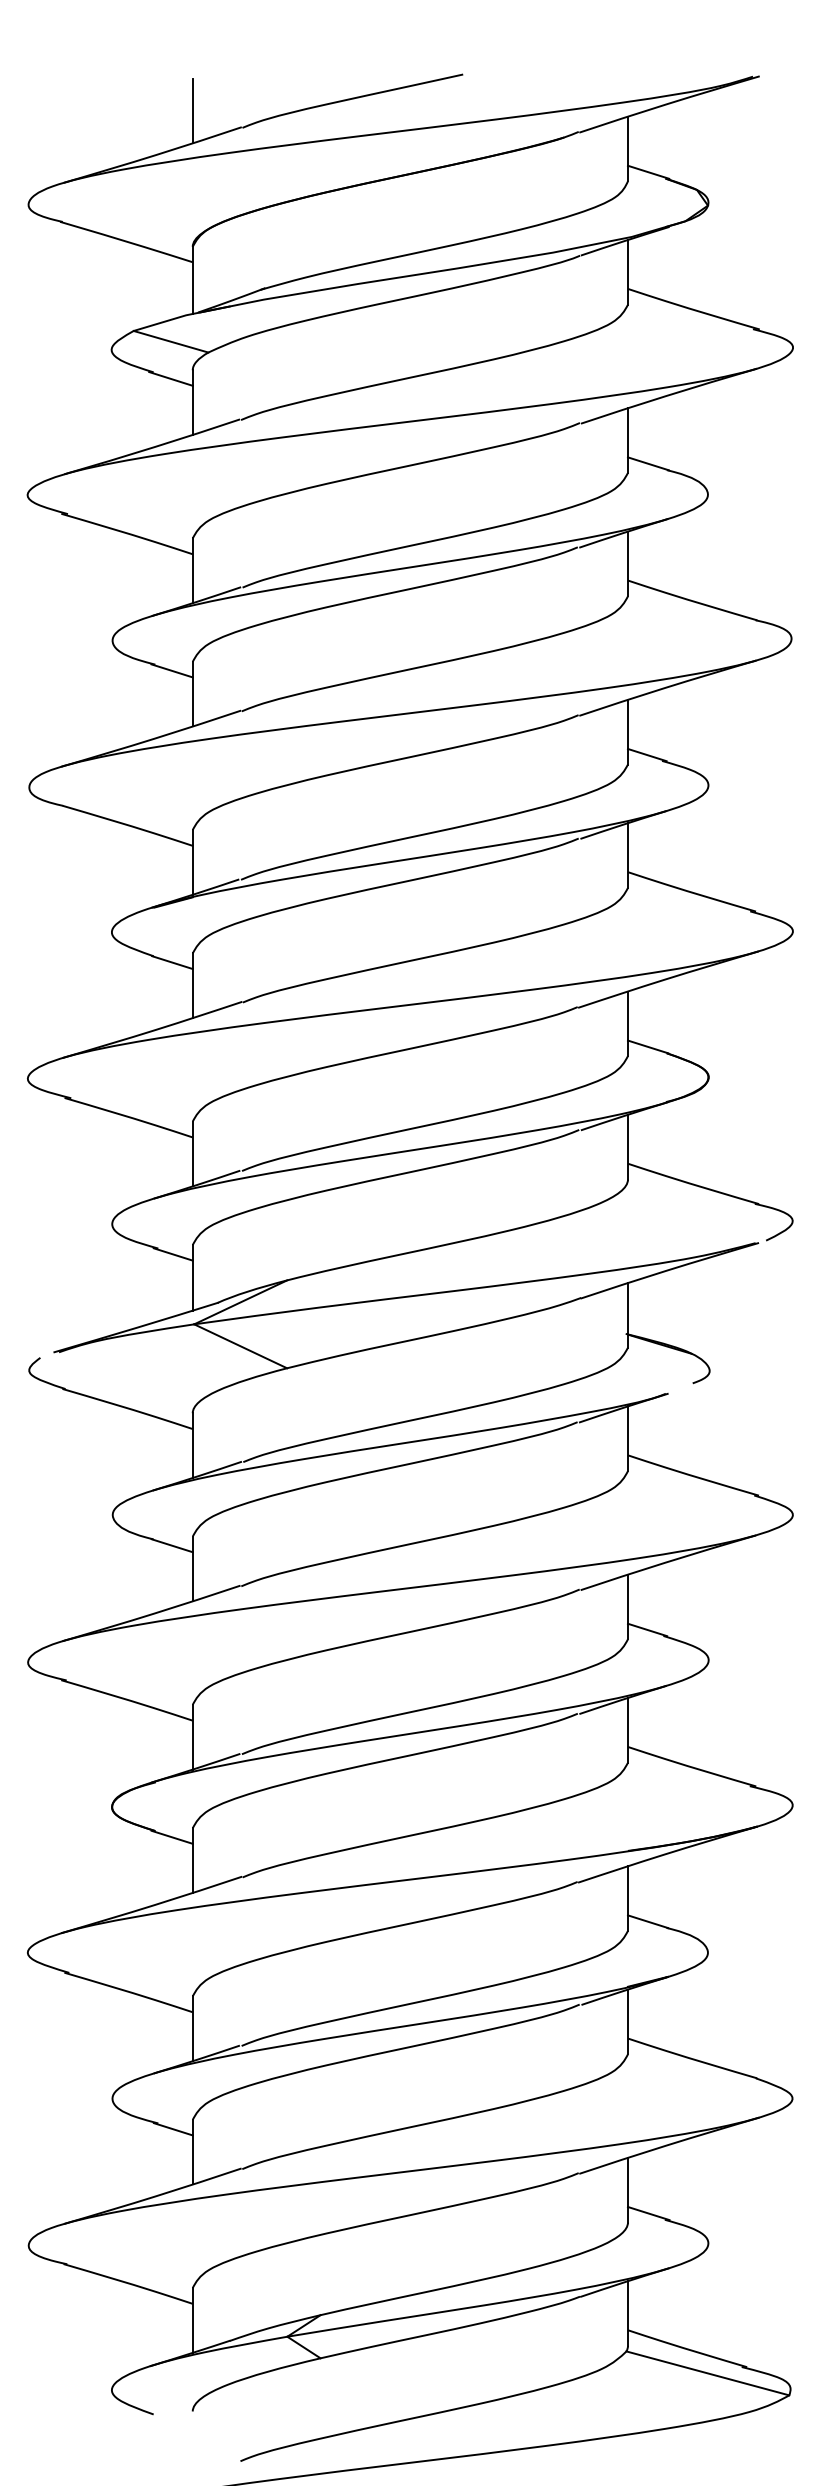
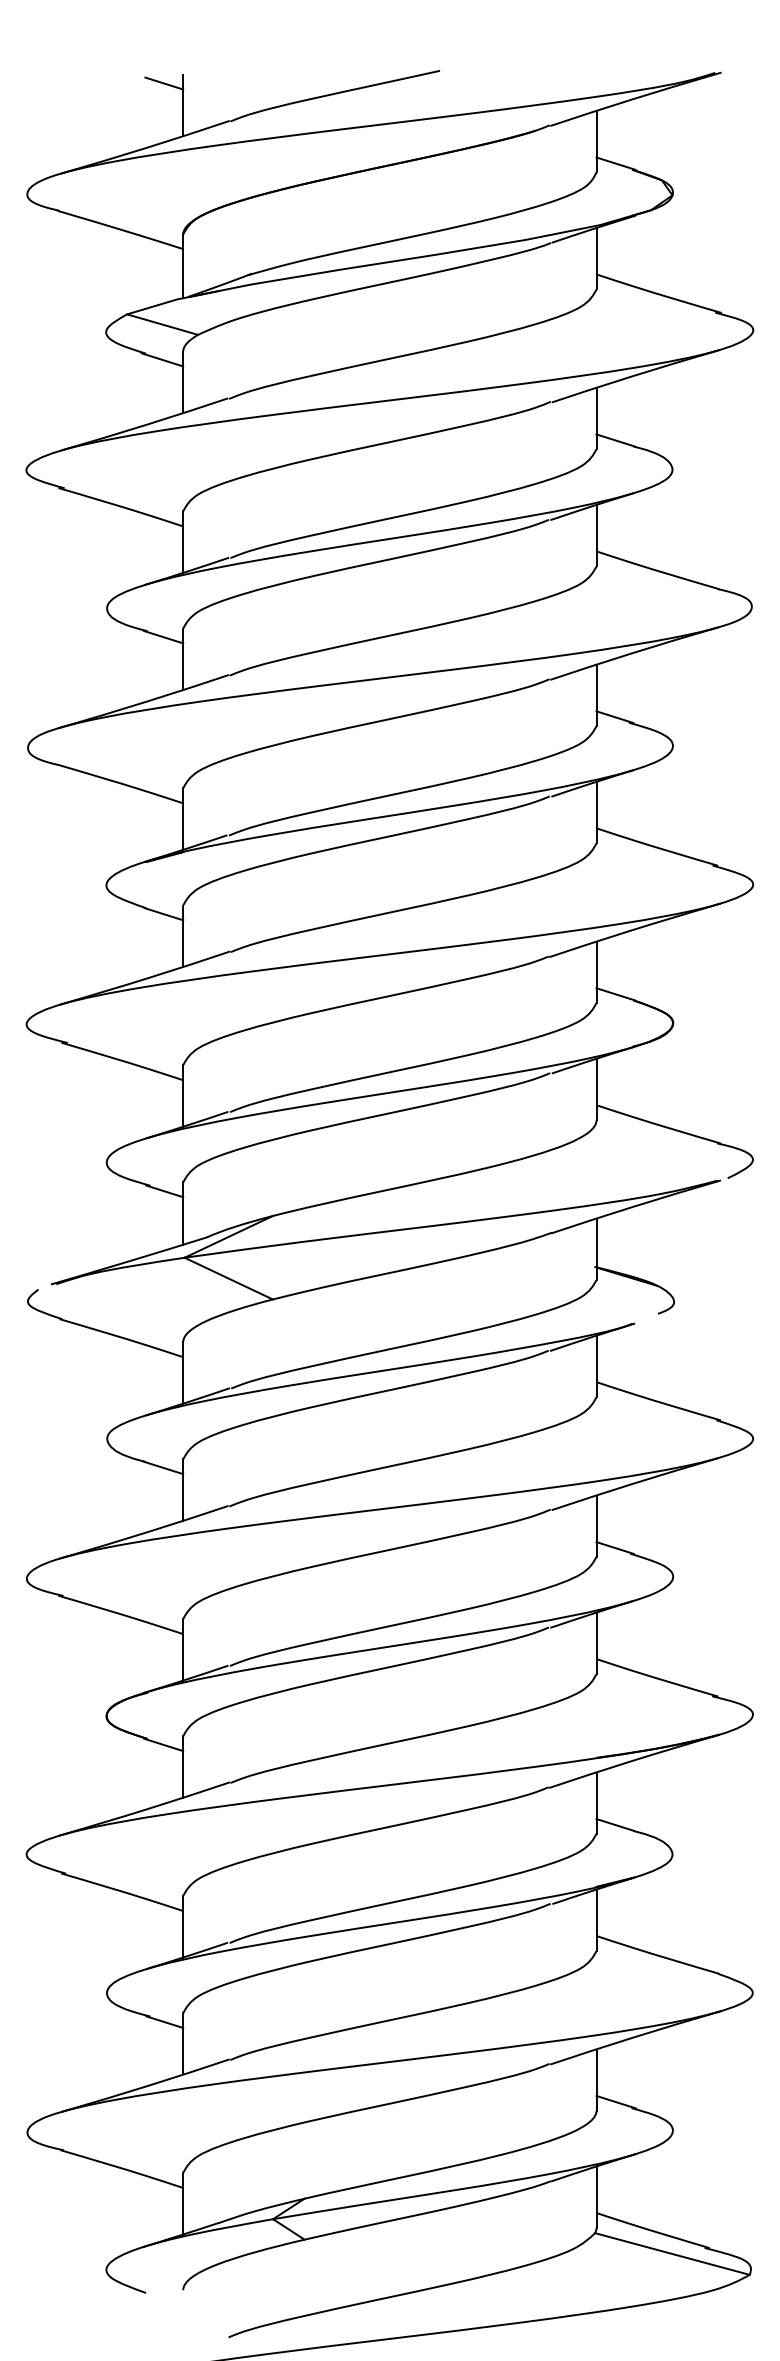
line: (173, 87) -> (164, 83), added

